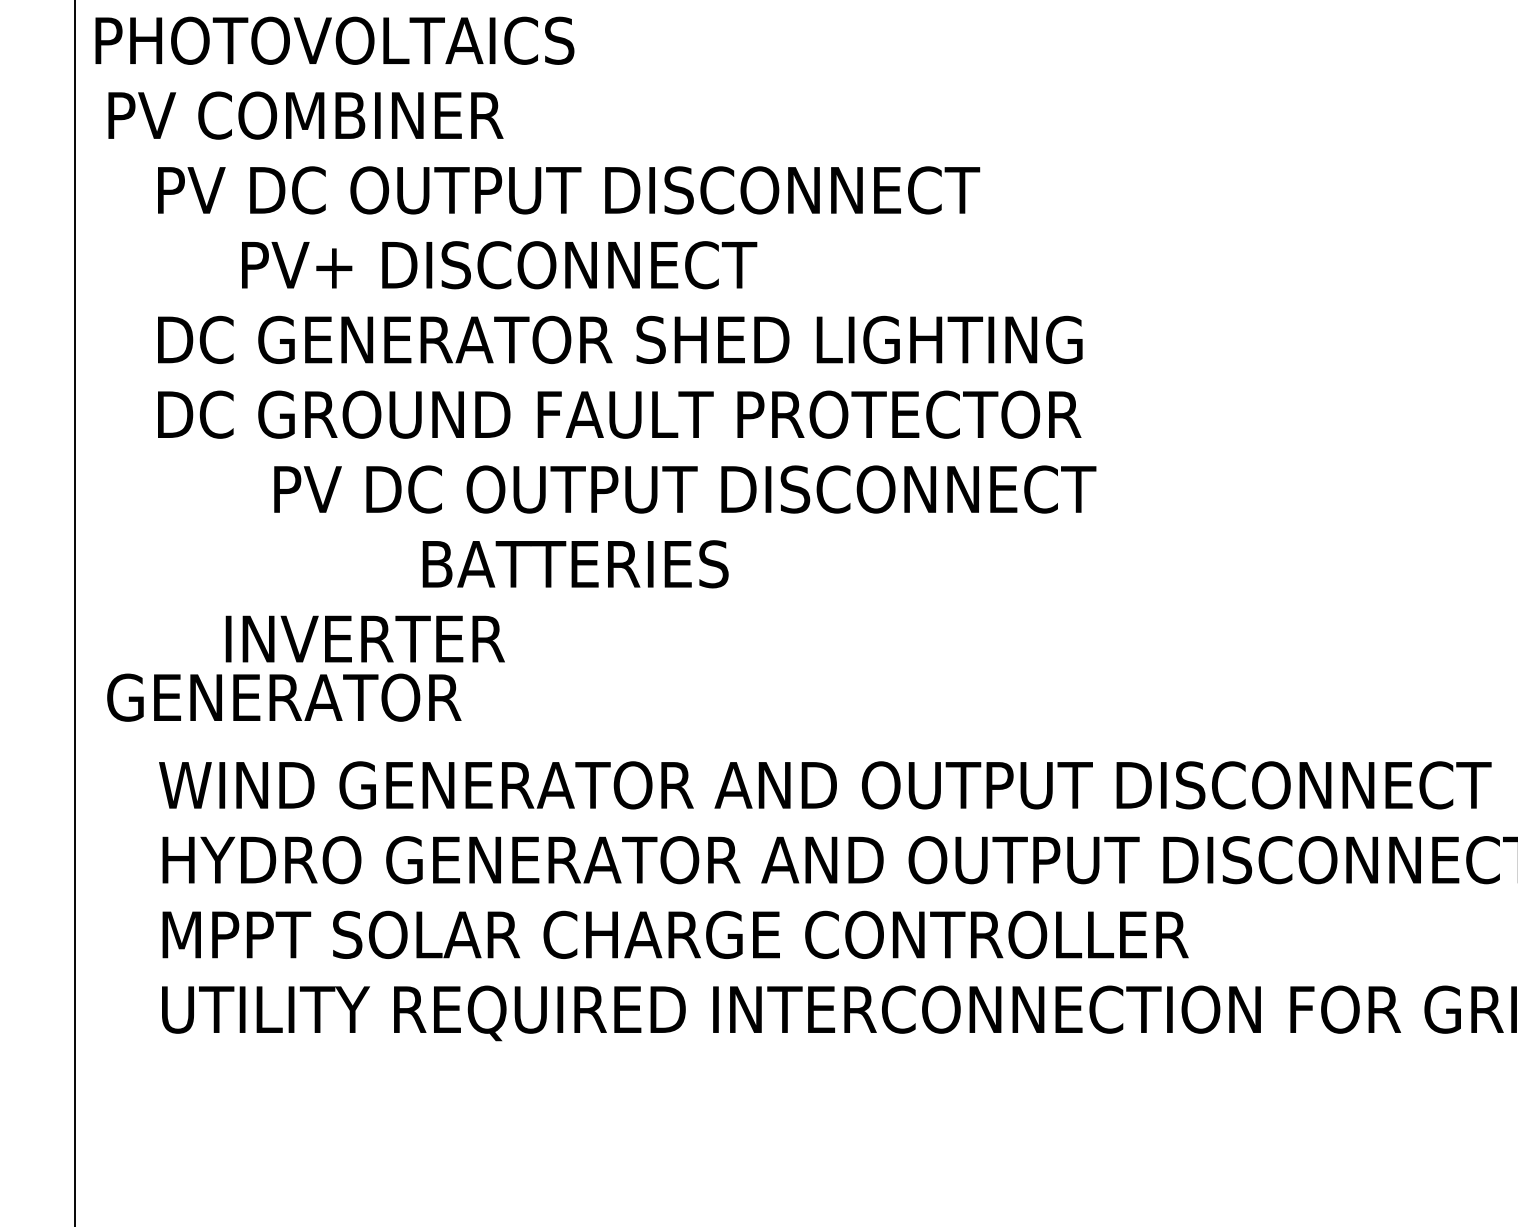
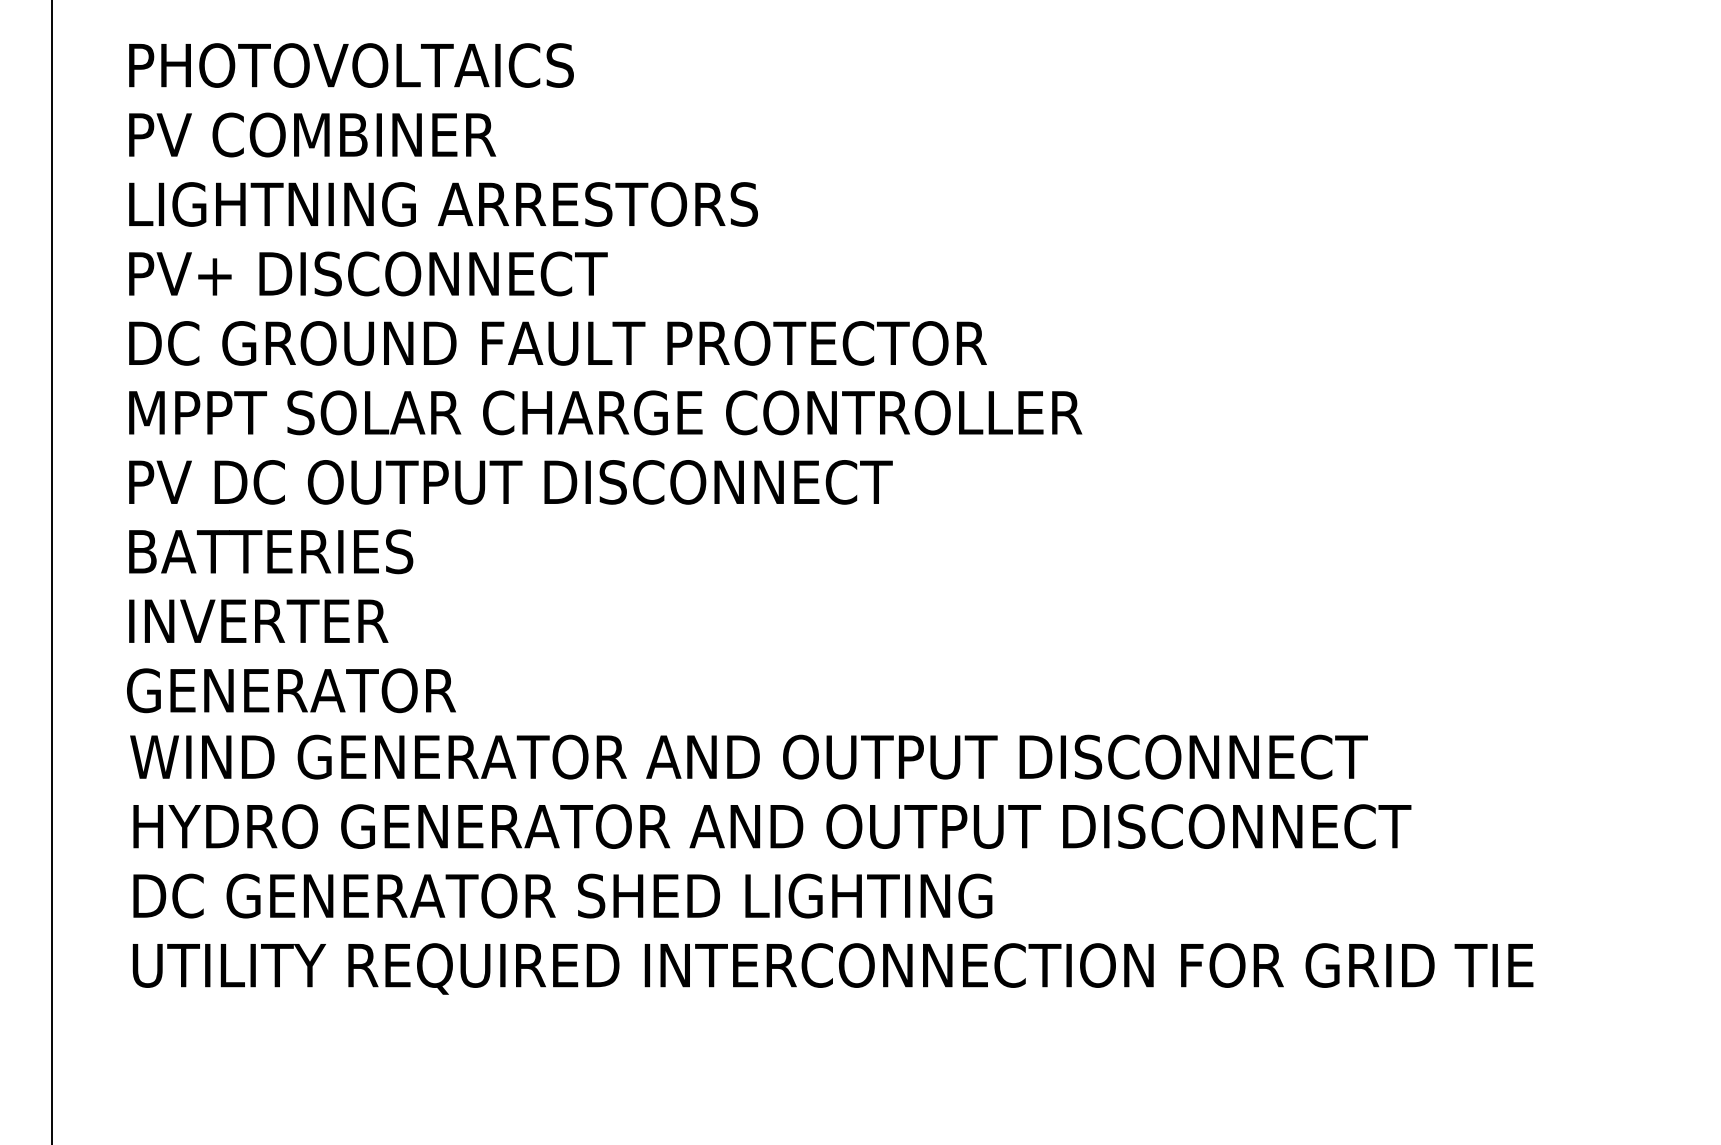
text: (334, 40) -> (351, 65), moved
text: (305, 115) -> (312, 134), moved
text: (571, 190) -> (513, 204), PV DC OUTPUT DISCONNECT -> LIGHTNING ARRESTORS
text: (499, 264) -> (368, 273), moved
text: (696, 340) -> (629, 343), DC GENERATOR SHED LIGHTING -> DC GROUND FAULT PROTECTOR
text: (674, 414) -> (608, 412), DC GROUND FAULT PROTECTOR -> MPPT SOLAR CHARGE CONTROLLER
text: (684, 489) -> (510, 482), moved
text: (576, 563) -> (271, 551), moved
text: (365, 638) -> (258, 620), moved
text: (284, 697) -> (291, 690), moved
text: (678, 934) -> (612, 895), MPPT SOLAR CHARGE CONTROLLER -> DC GENERATOR SHED LIGHTING

